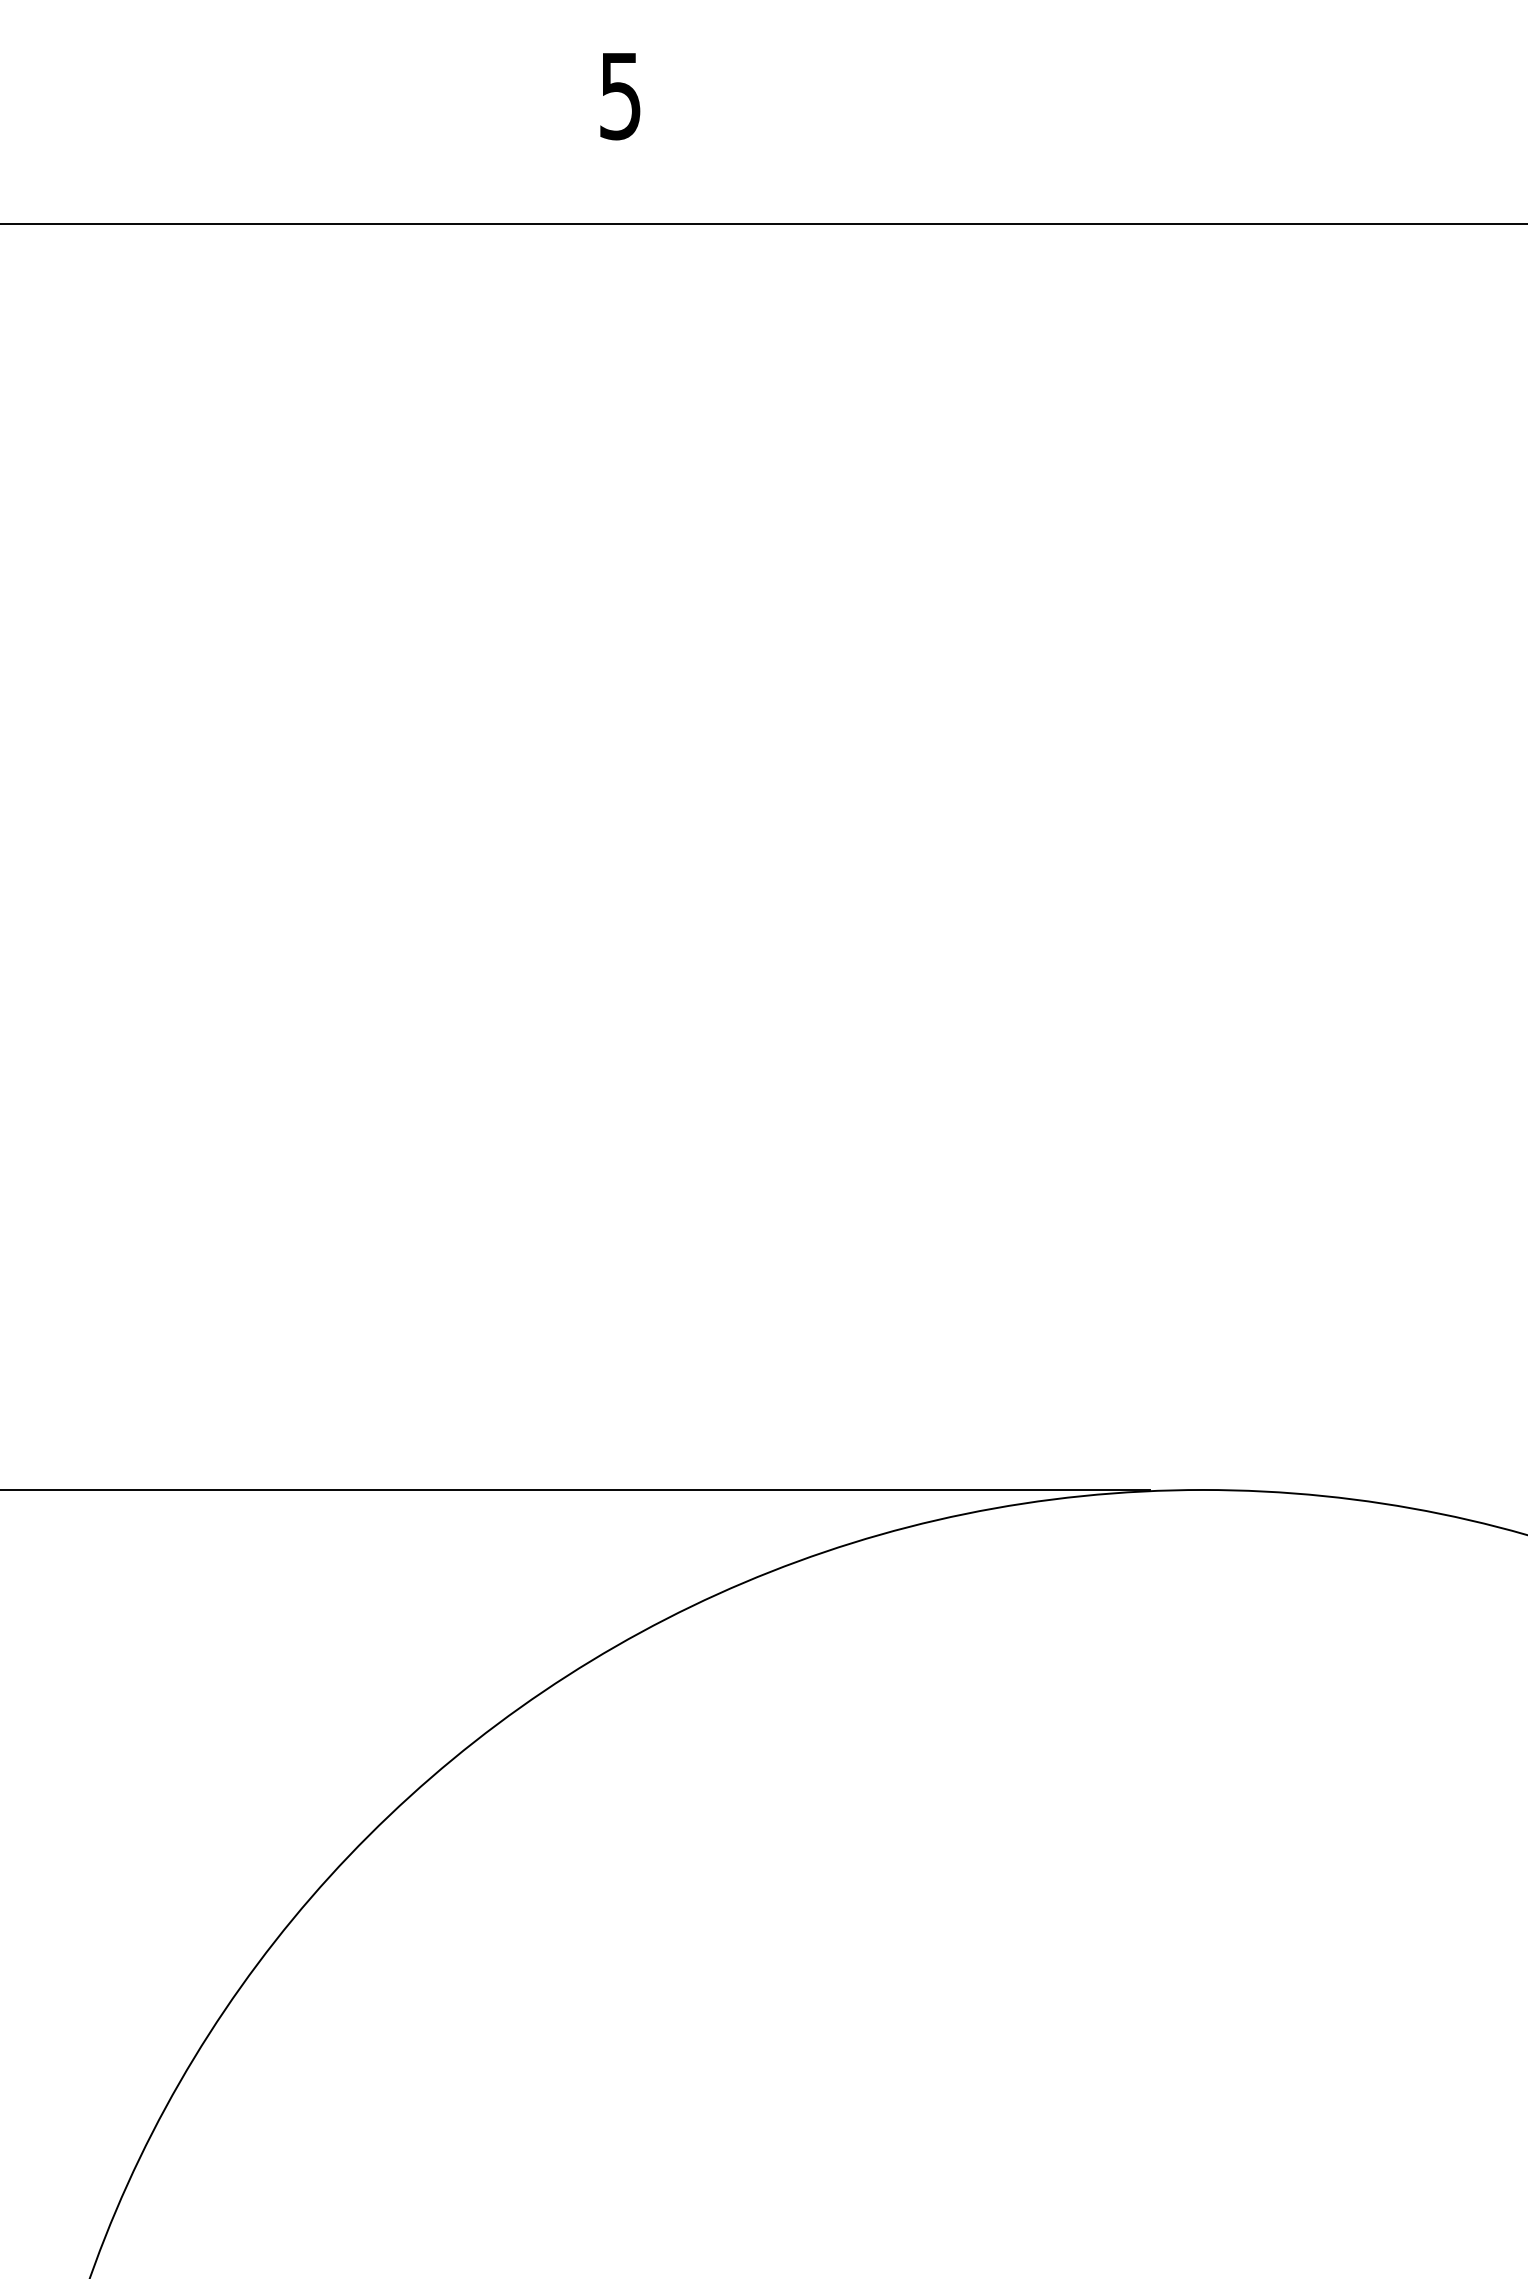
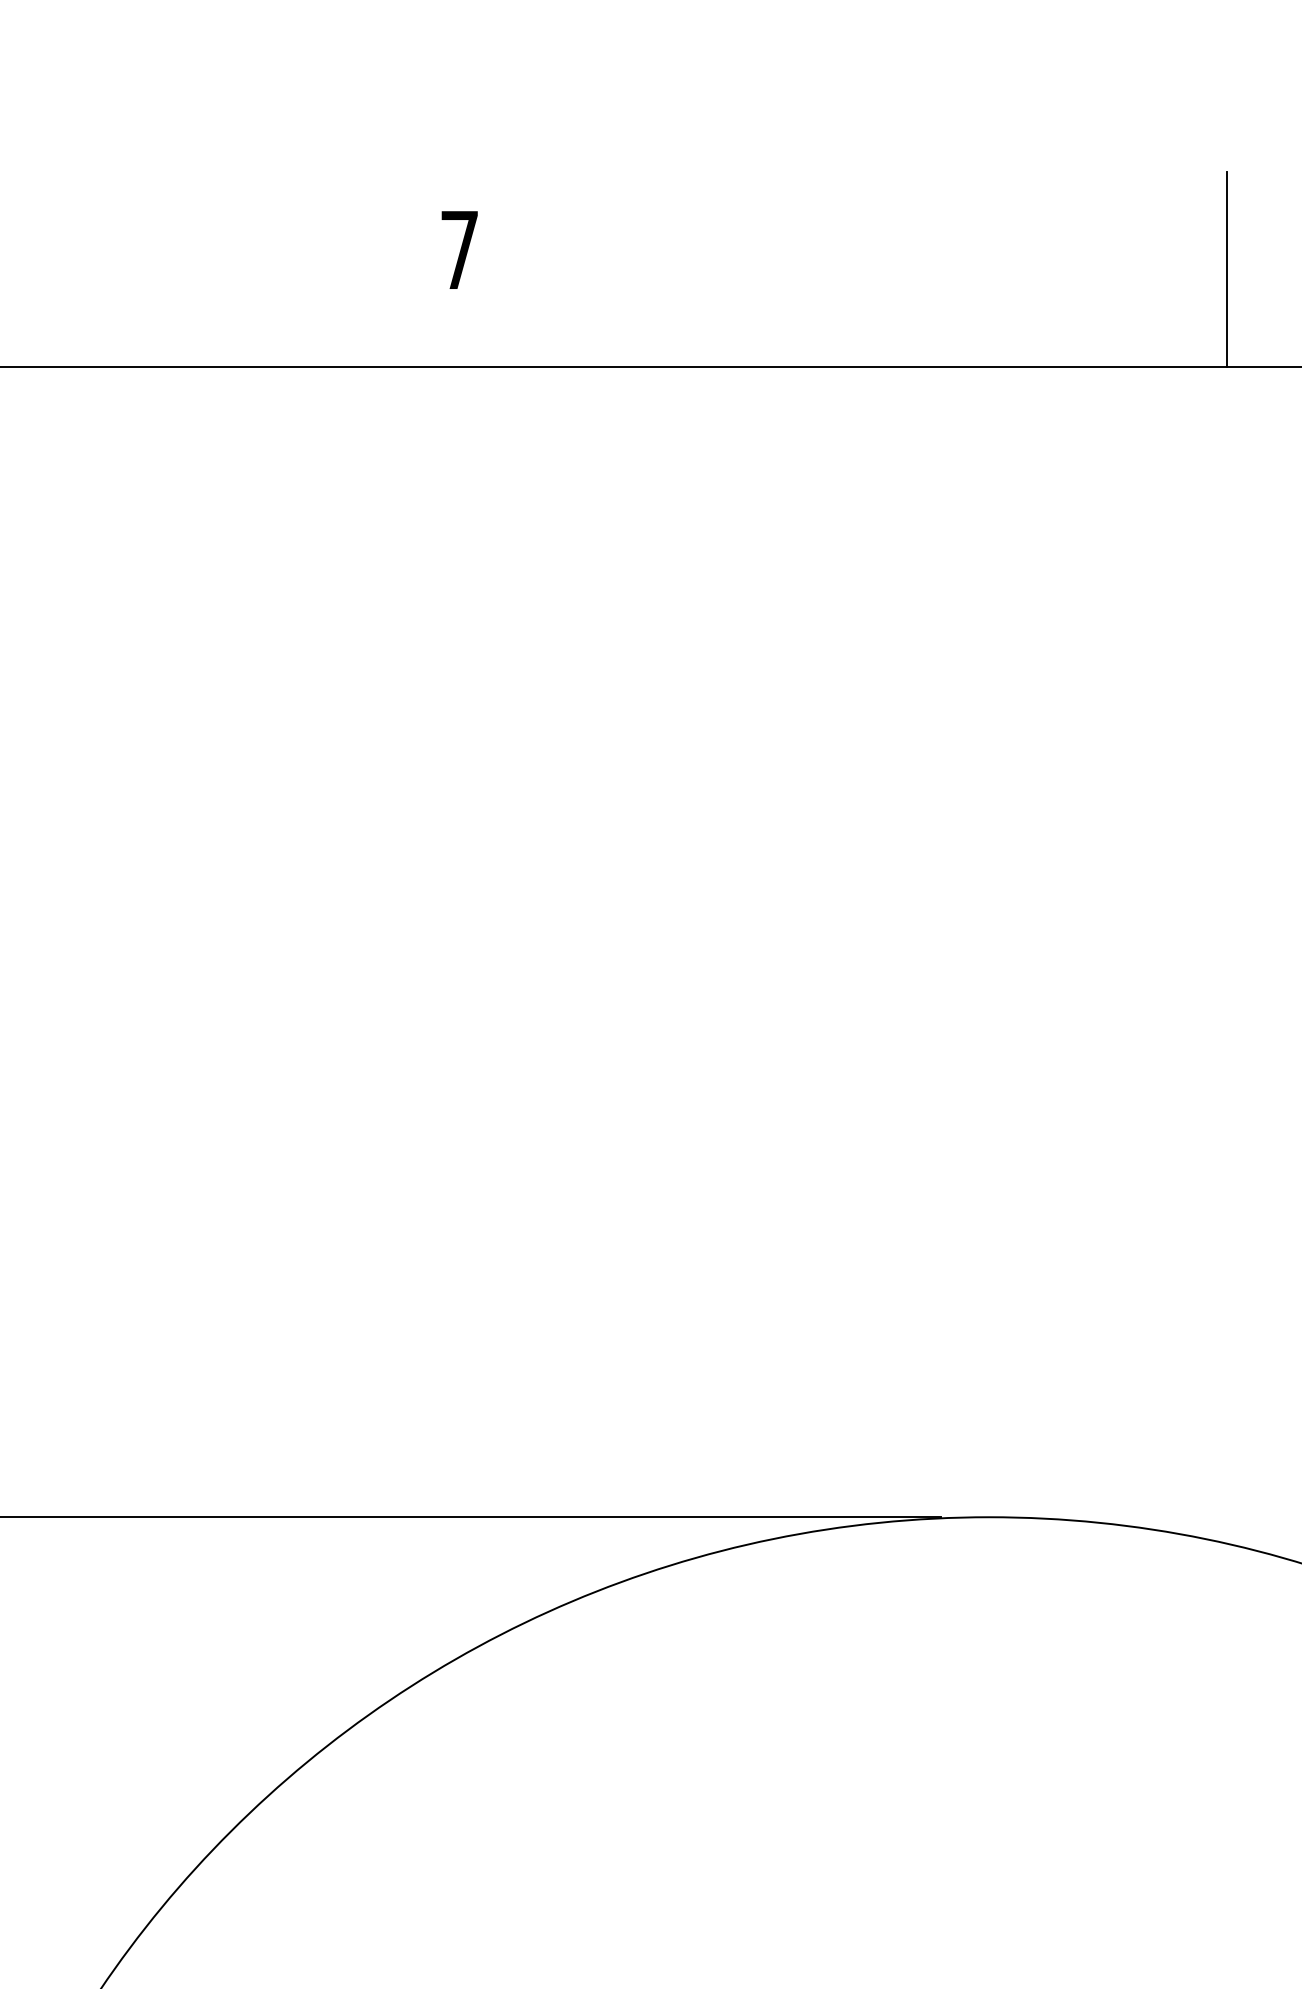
text: (620, 96) -> (459, 250), 5 -> 7
line: (1464, 117) -> (1226, 269), added

